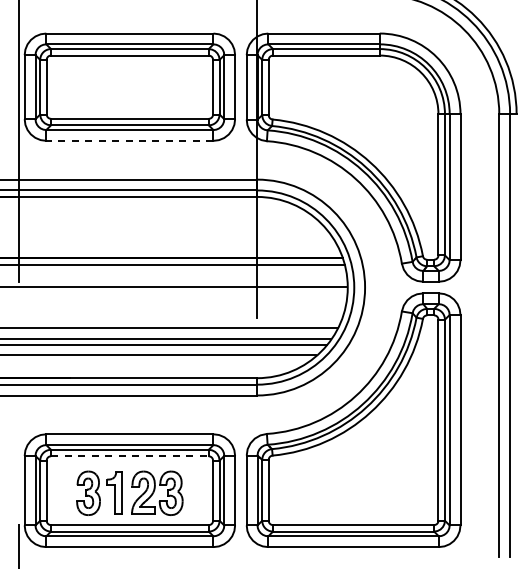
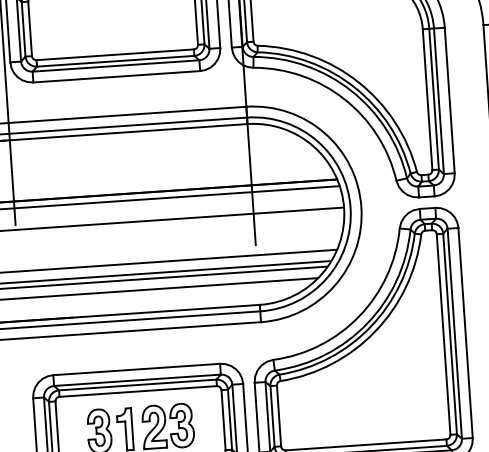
line: (129, 140) -> (116, 76), dashed -> solid
line: (129, 456) -> (137, 391), dashed -> solid

